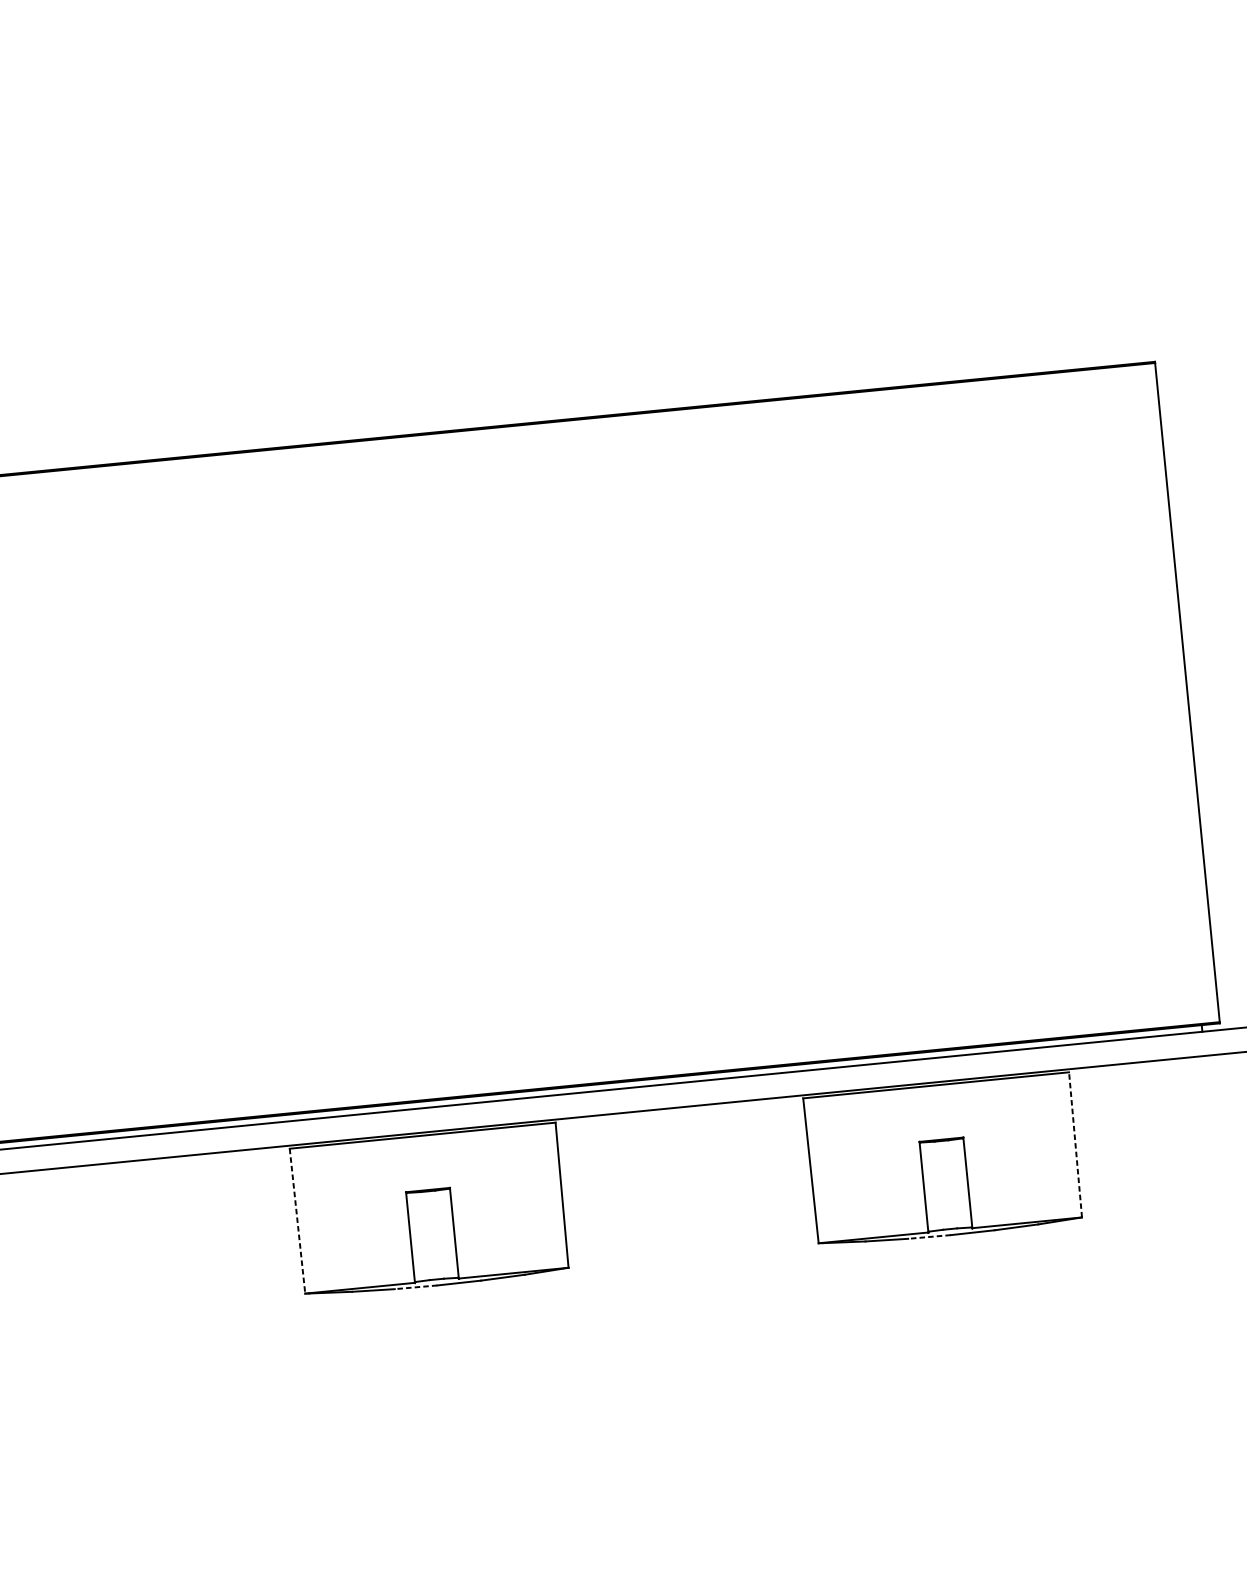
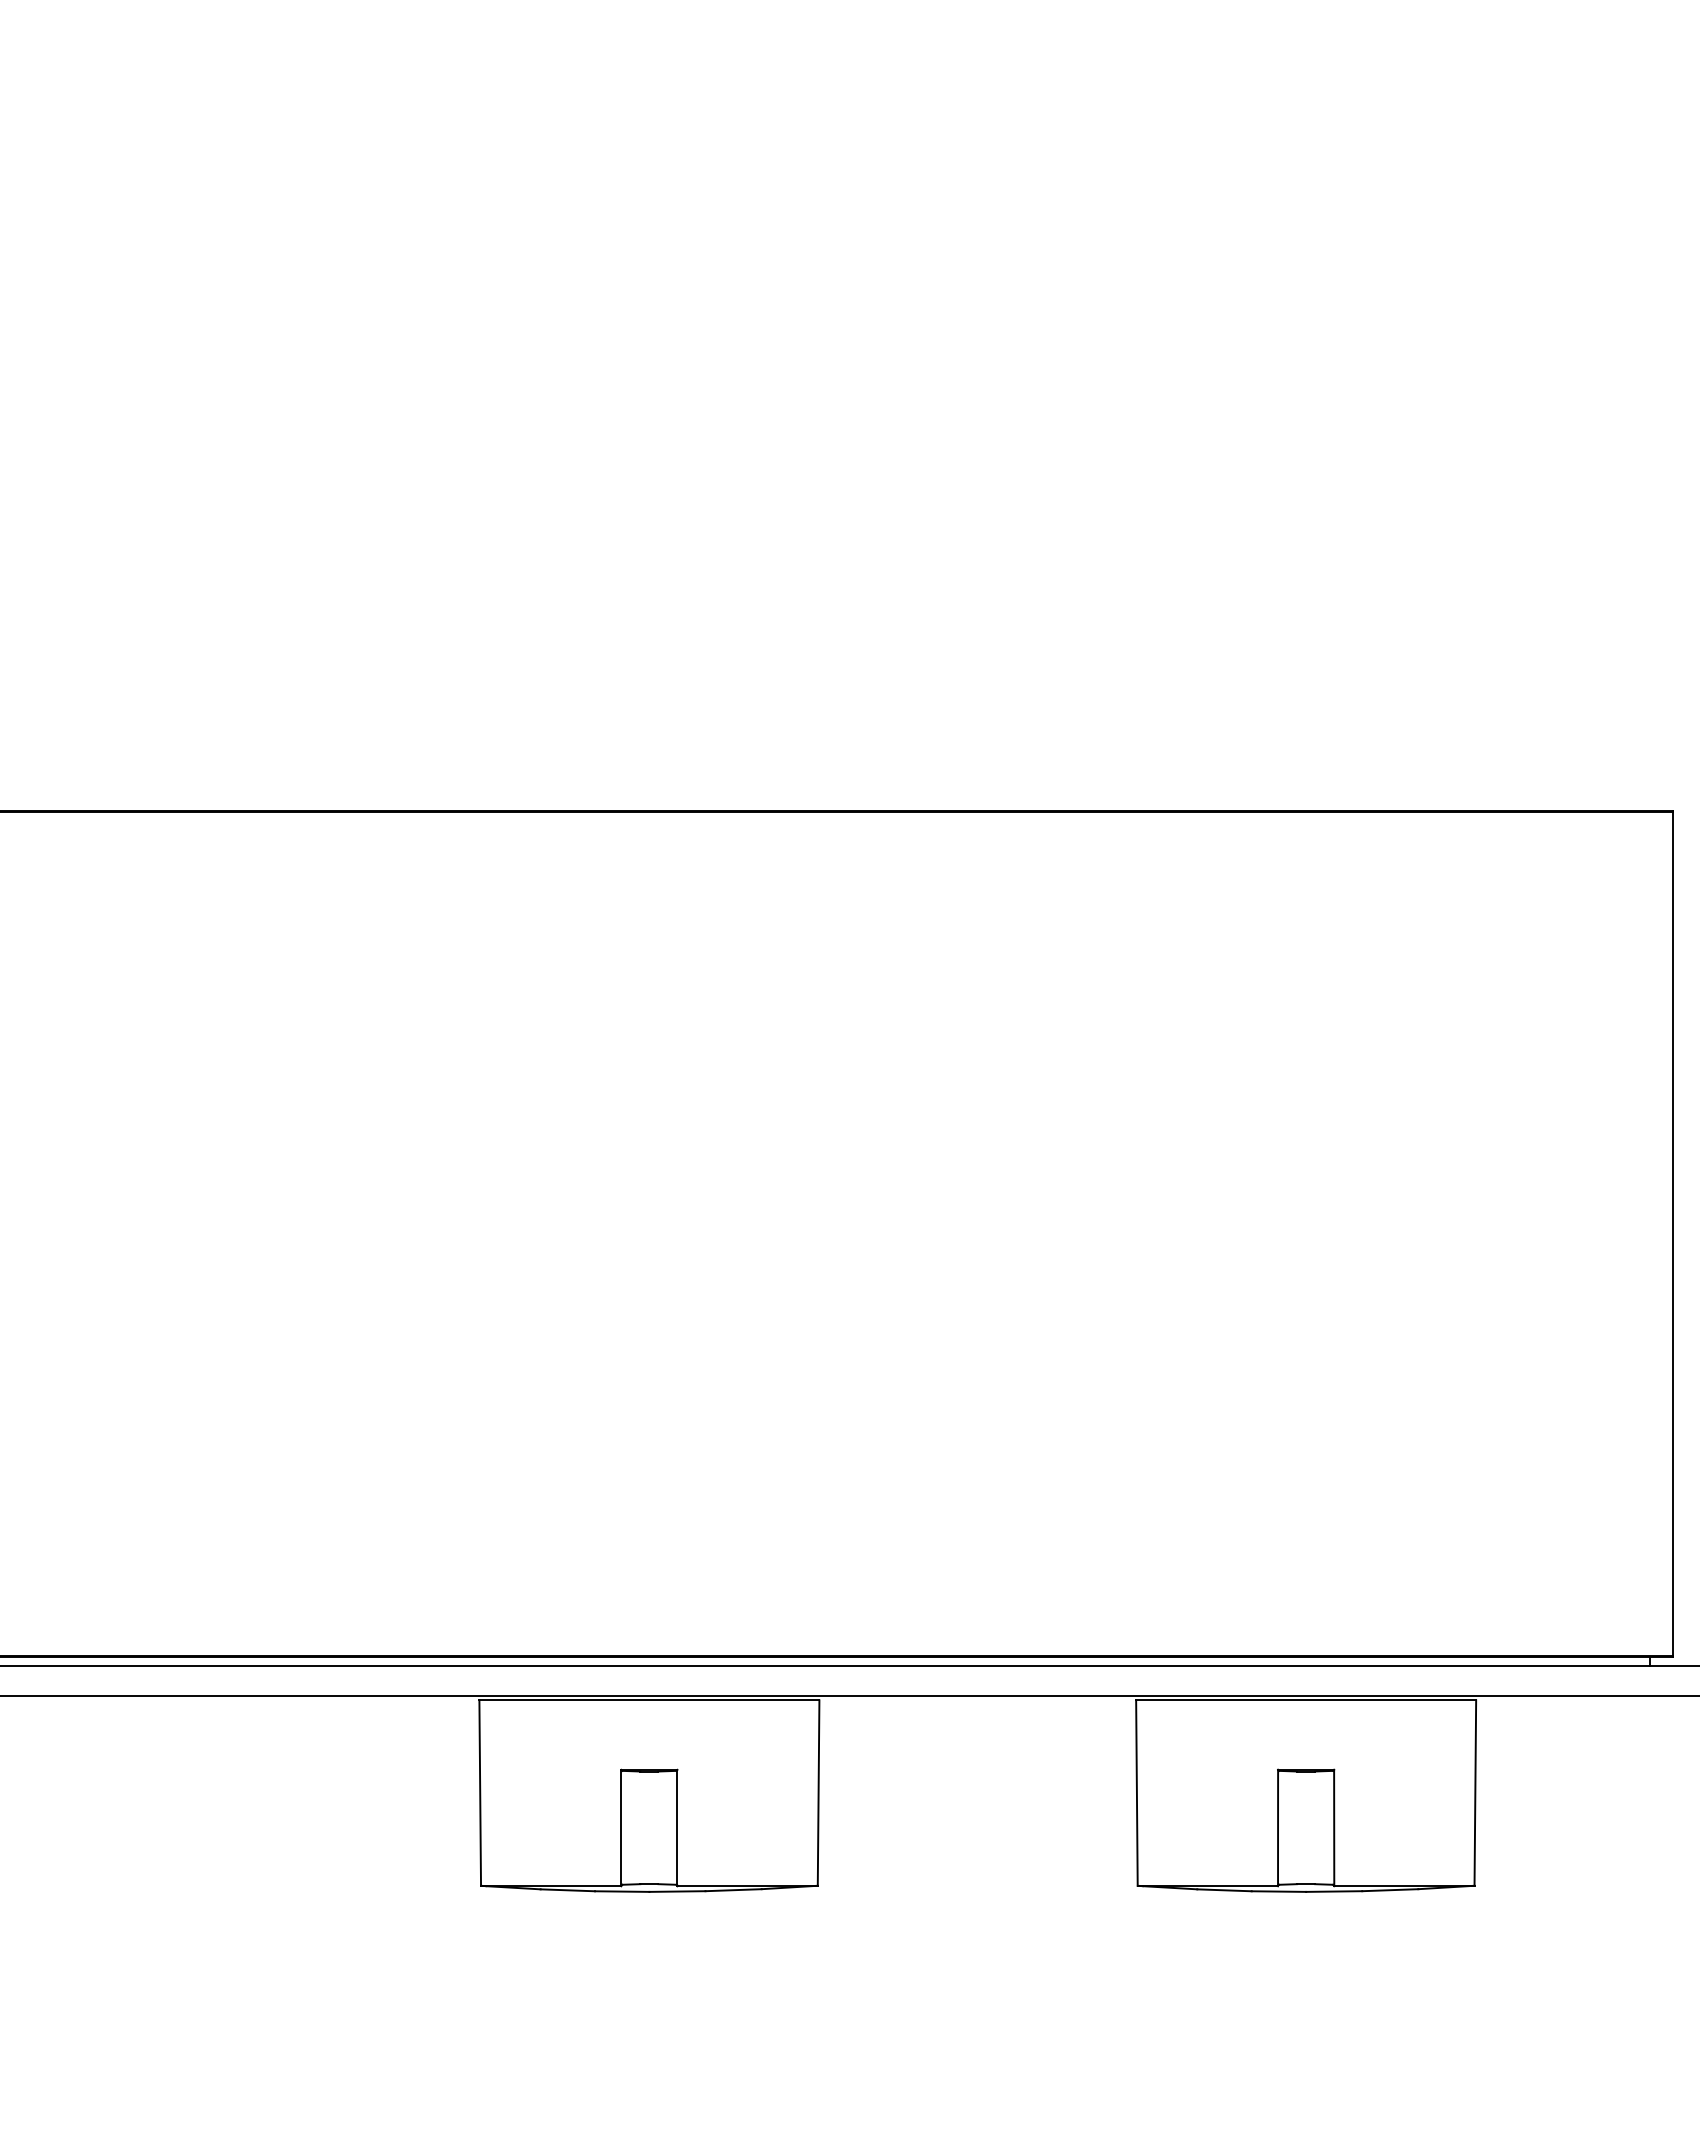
line: (1075, 1145) -> (1475, 1793), dashed -> solid
line: (297, 1221) -> (480, 1793), dashed -> solid
line: (929, 1236) -> (1278, 1891), dashed -> solid
line: (415, 1287) -> (621, 1891), dashed -> solid

